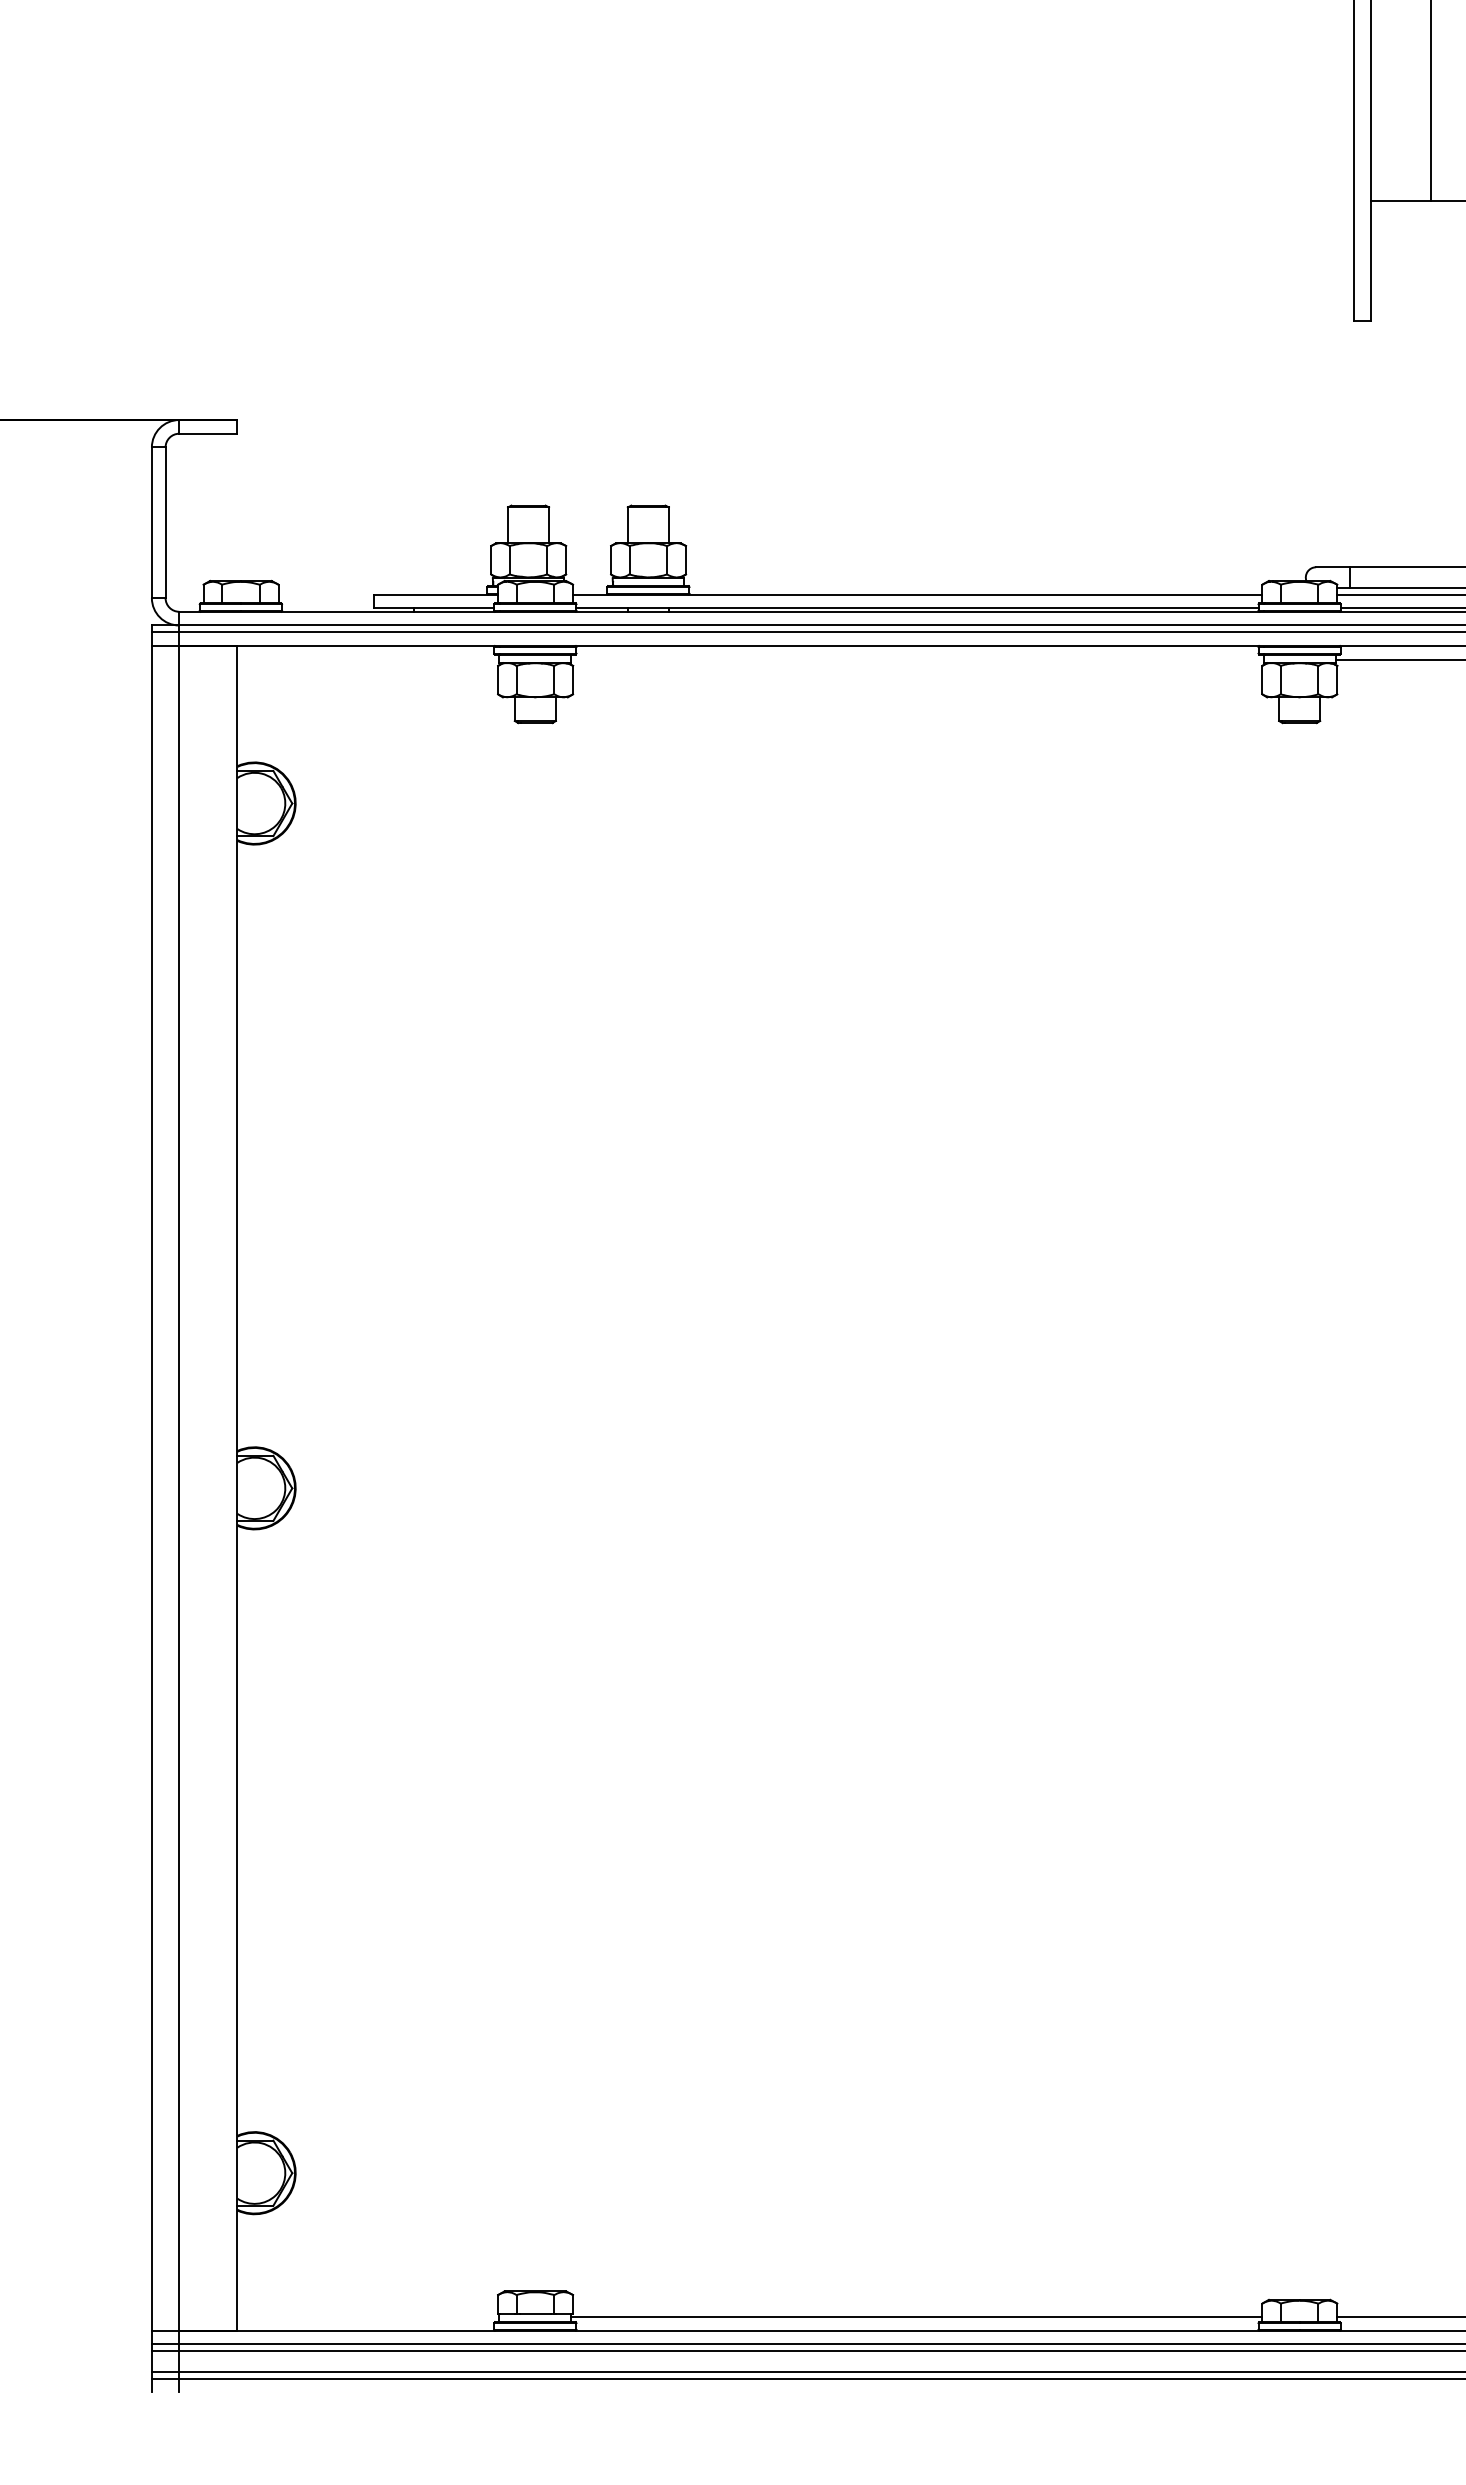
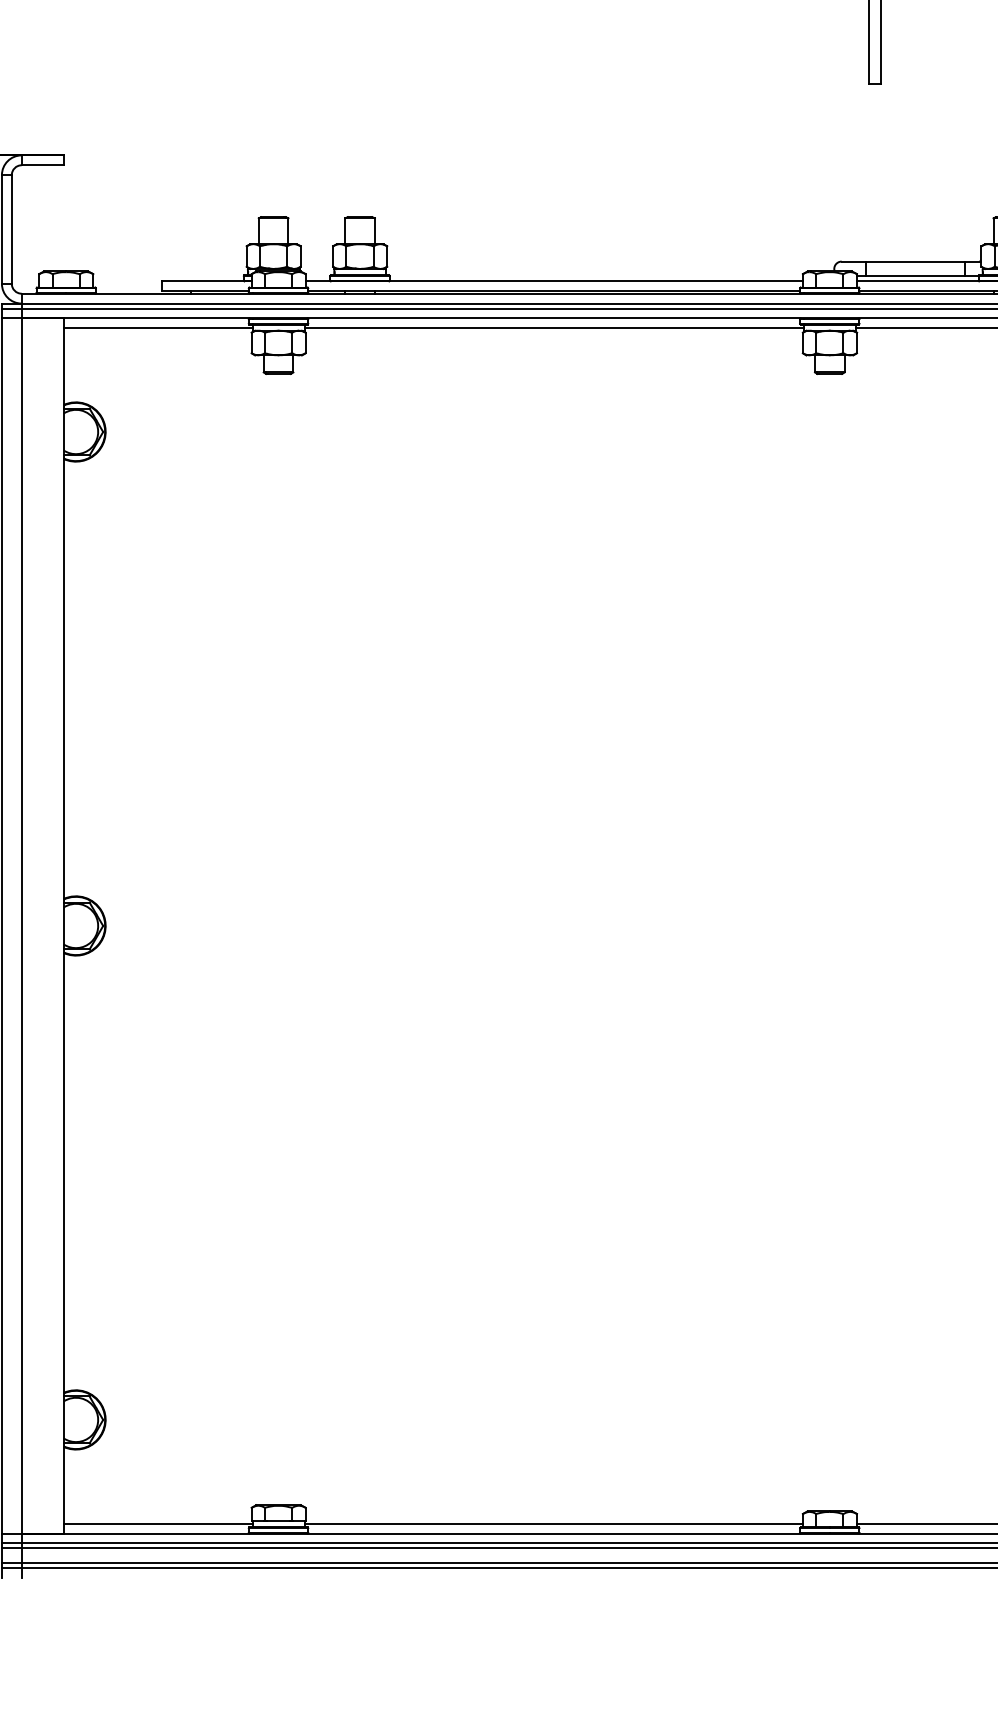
line: (368, 659) -> (158, 328), added
line: (917, 659) -> (554, 328), added
line: (368, 2316) -> (158, 1523), added

